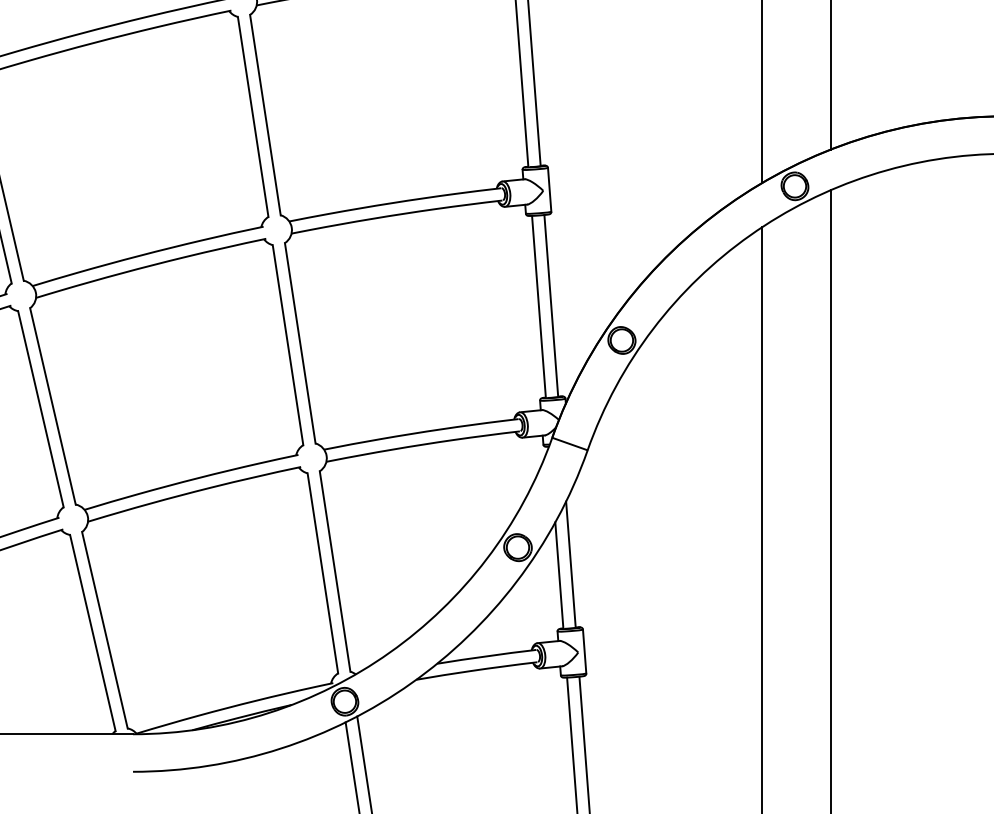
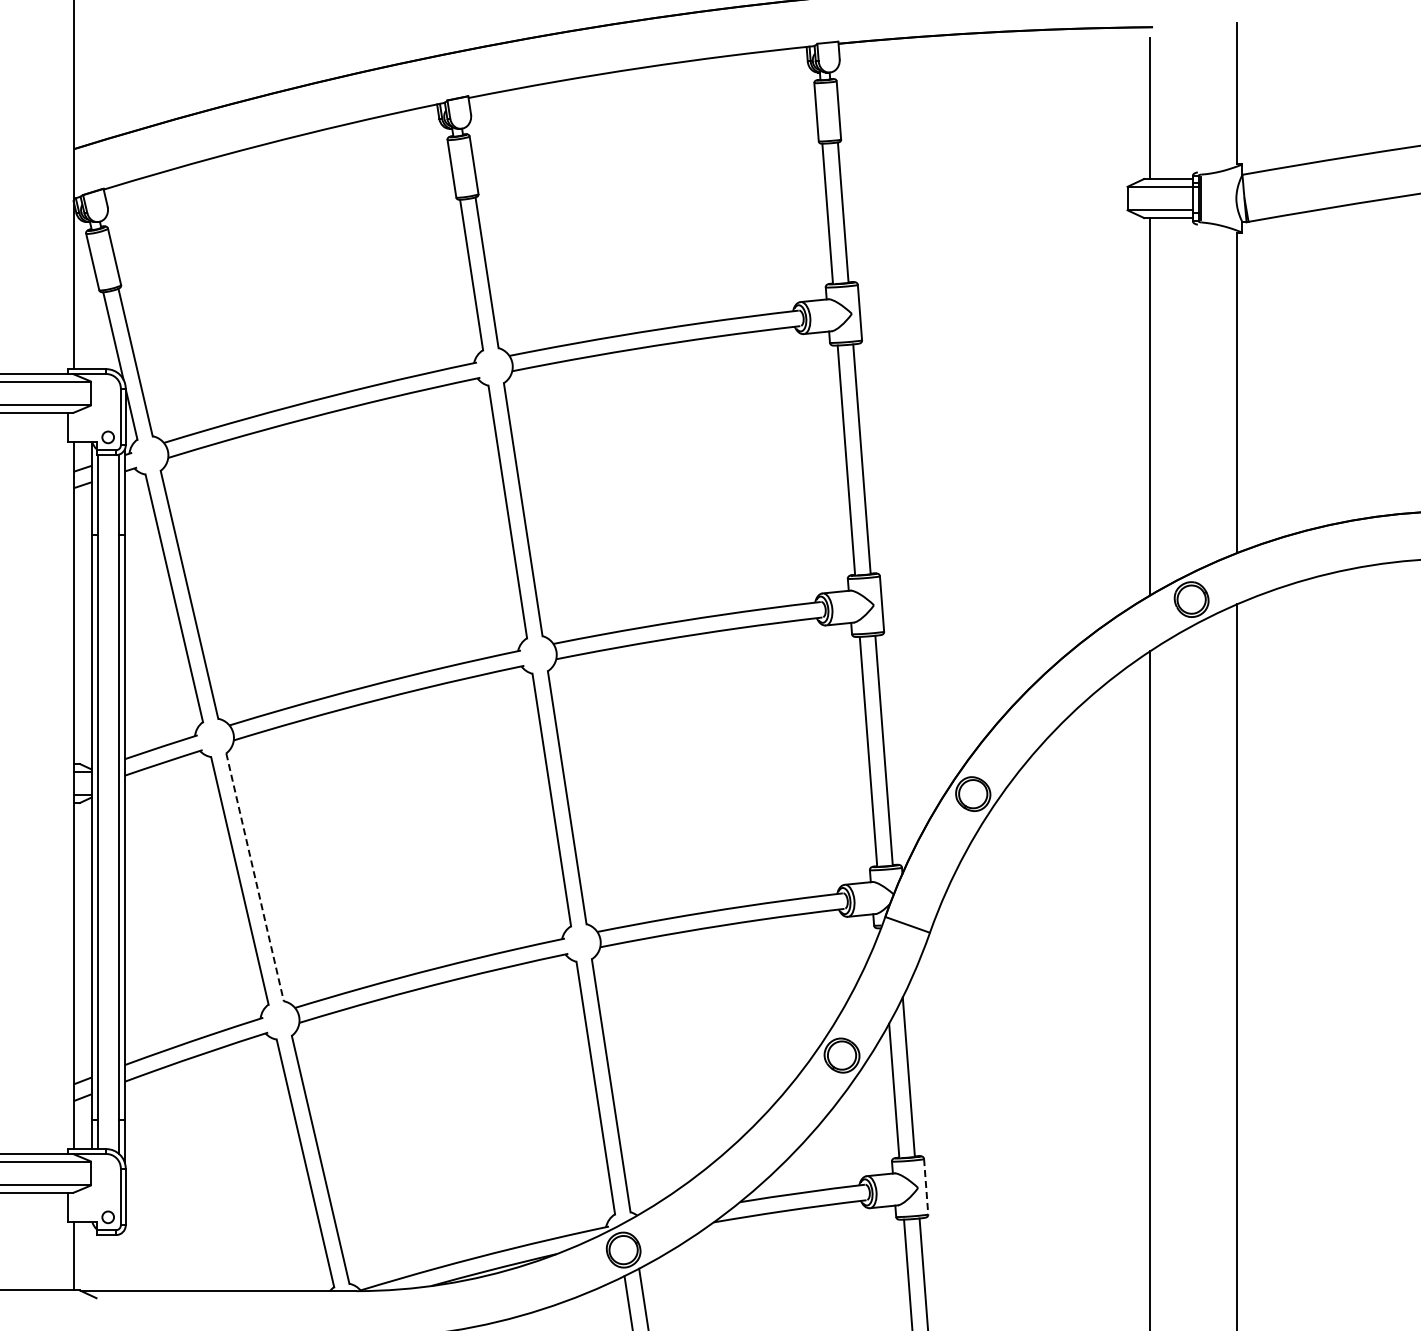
line: (53, 406) -> (255, 877), solid -> dashed
line: (584, 651) -> (926, 1186), solid -> dashed

